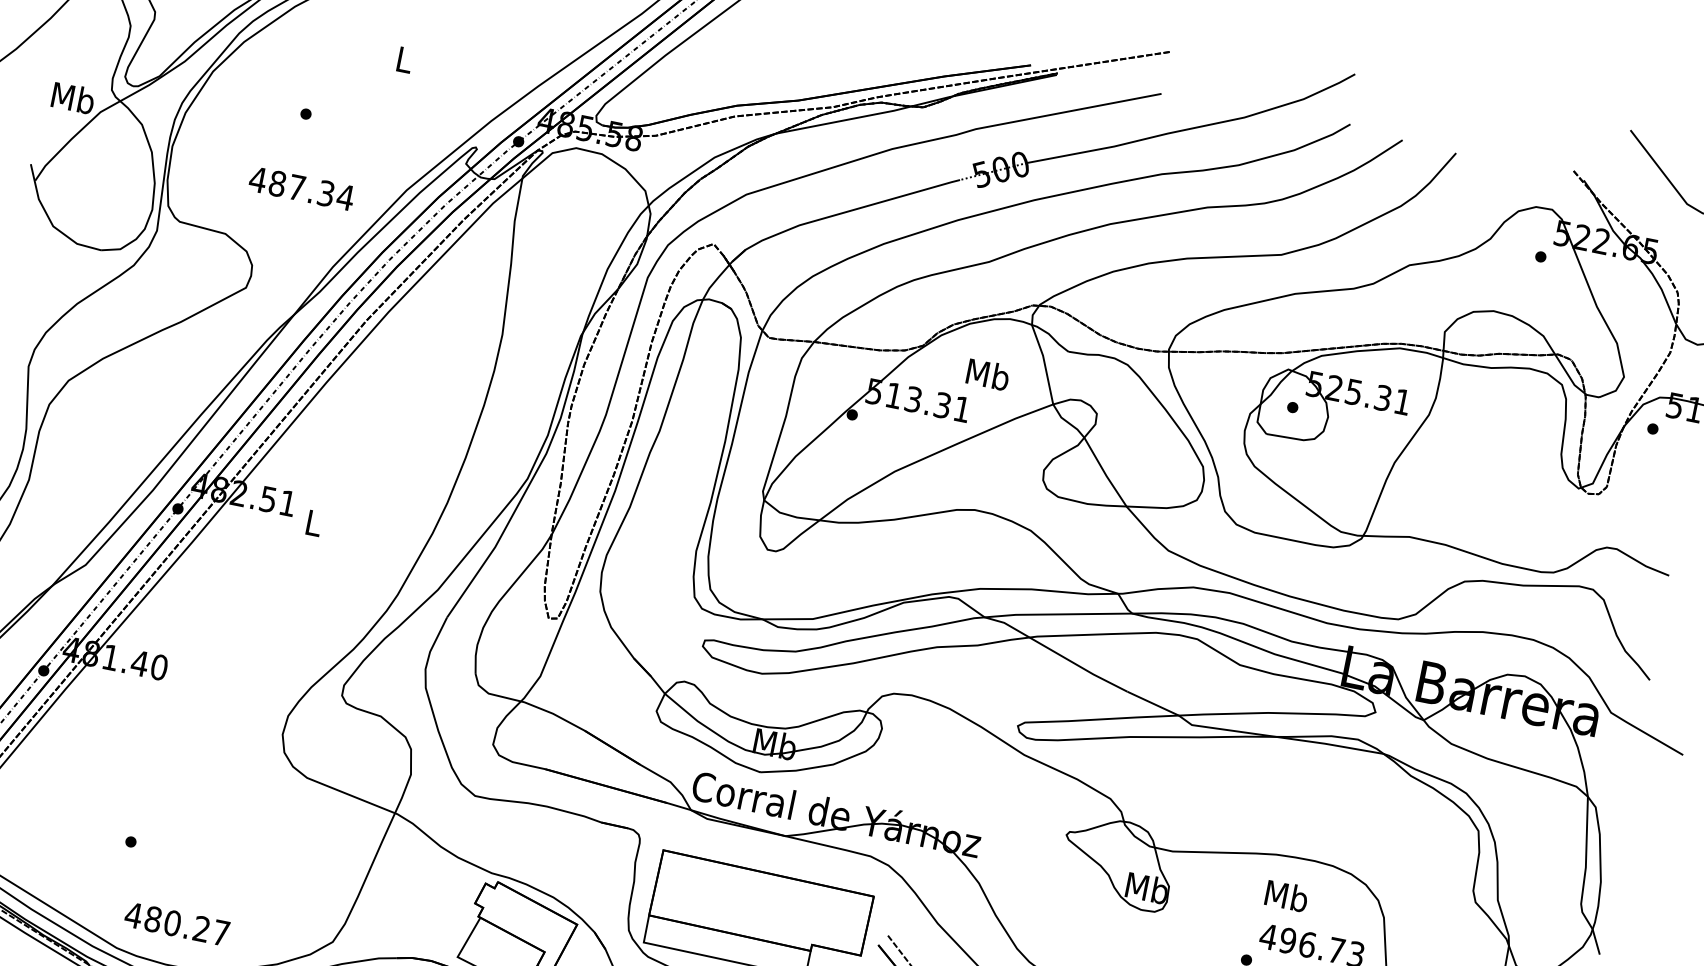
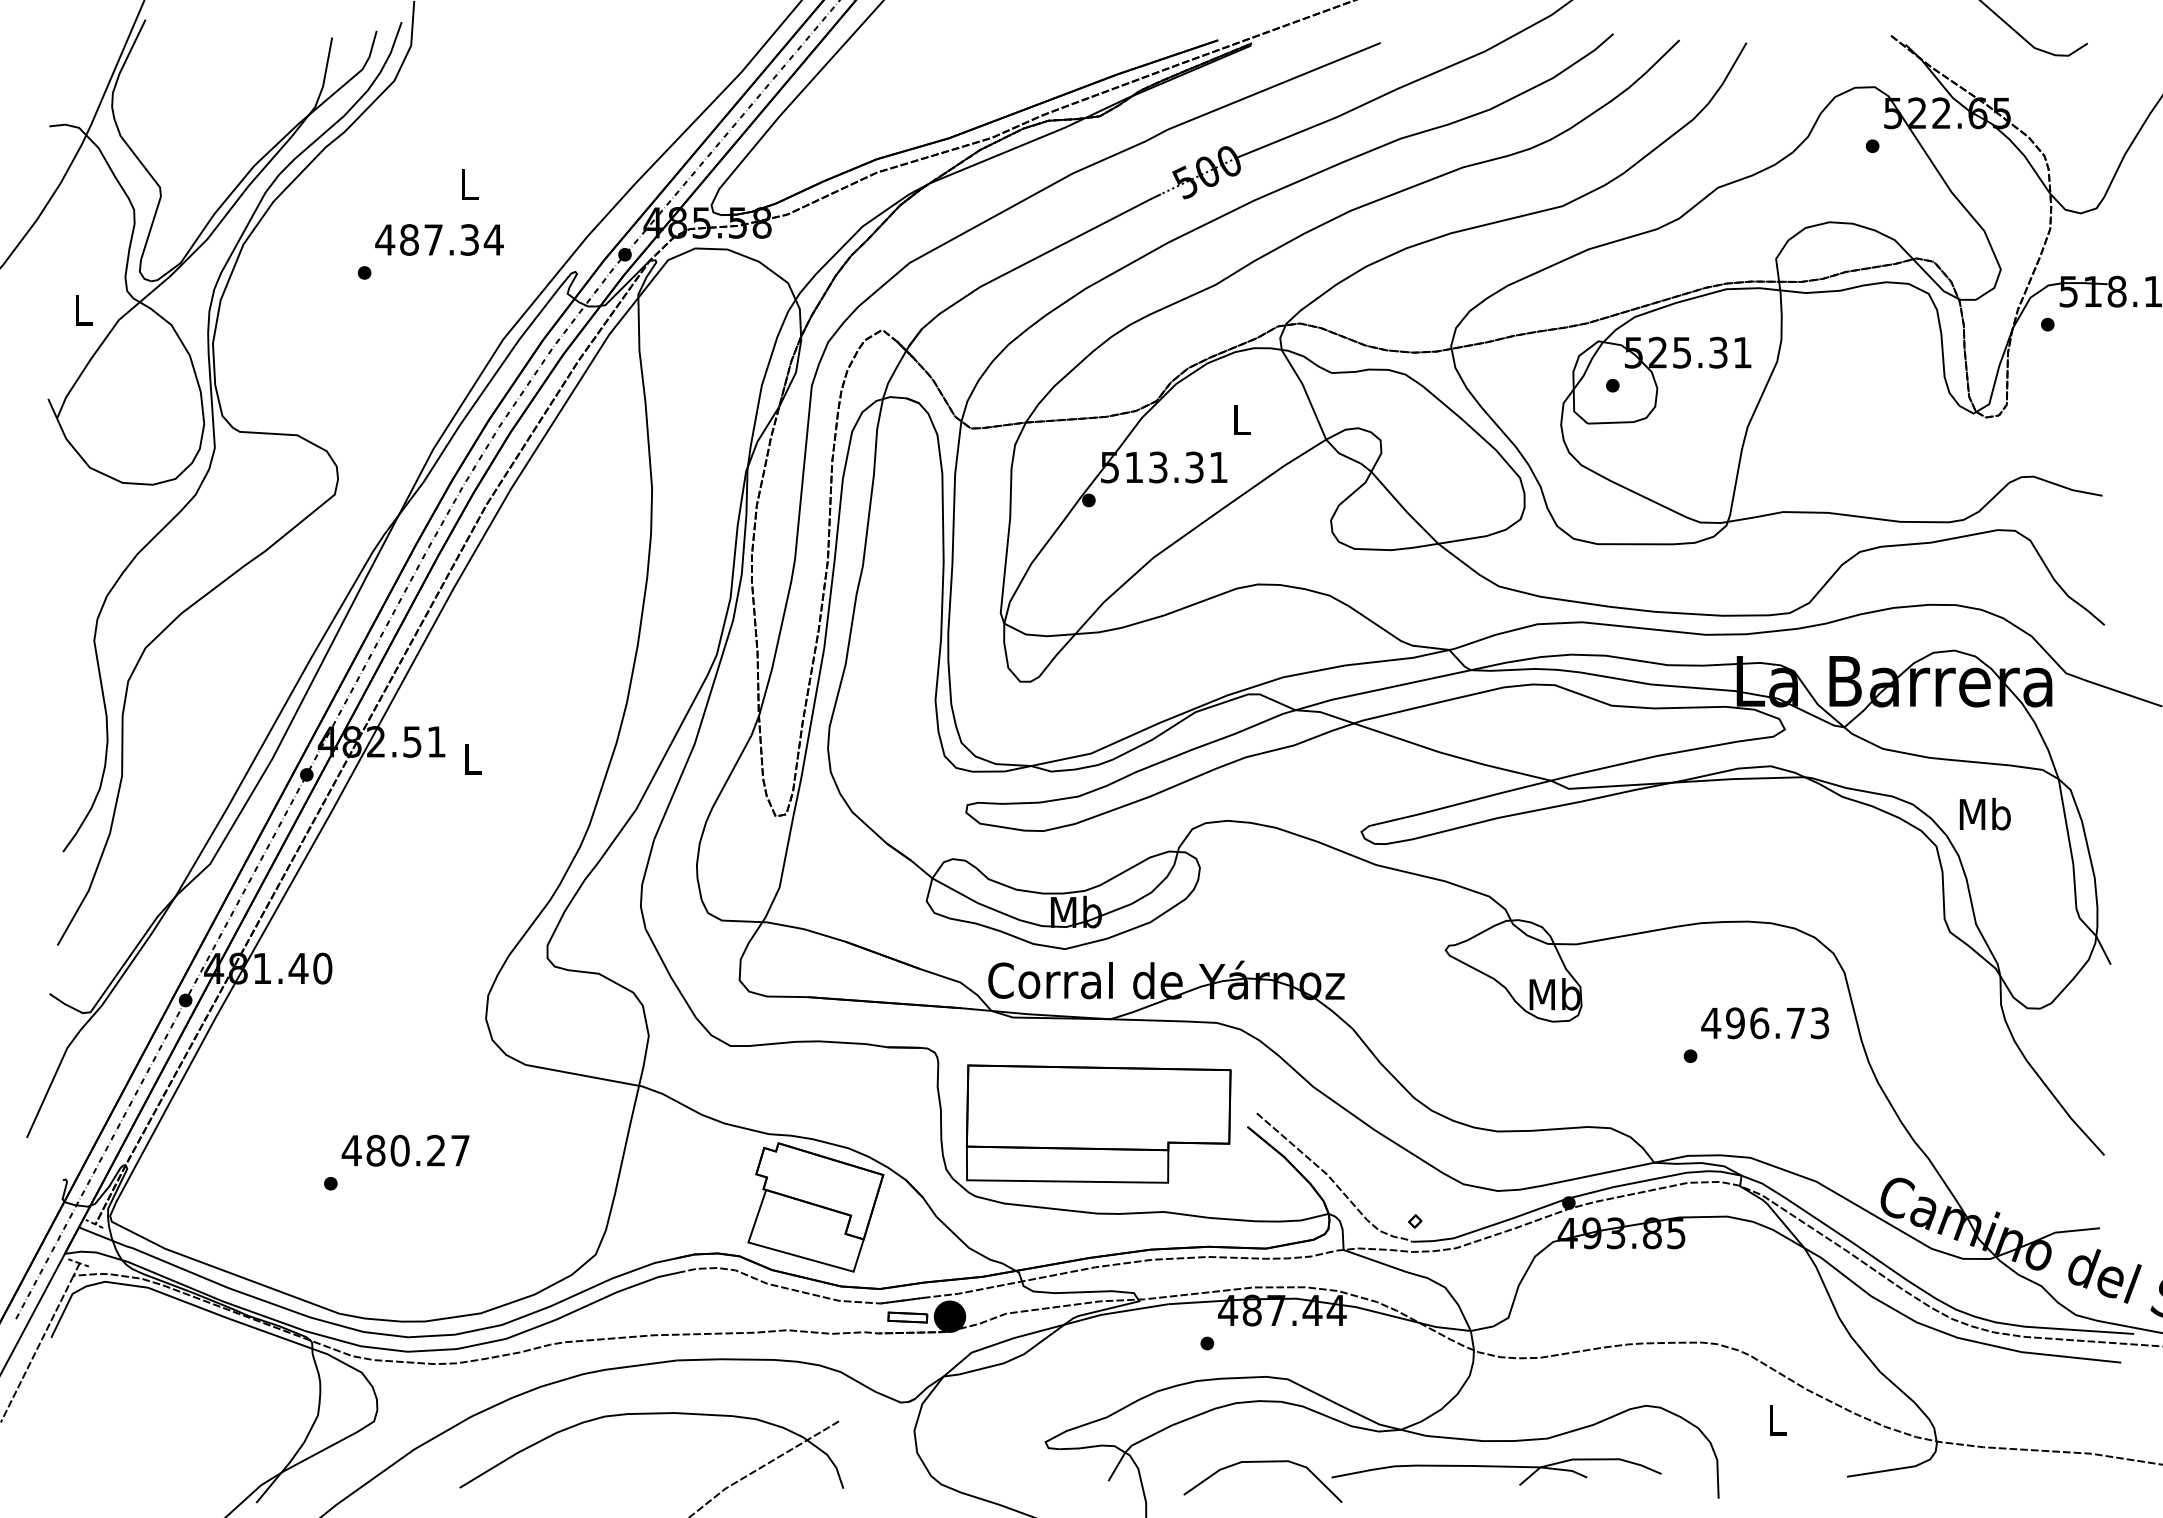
text: (72, 97) -> (82, 309), Mb -> L
text: (301, 188) -> (439, 239), moved
text: (988, 374) -> (1241, 419), Mb -> L
text: (1286, 895) -> (1984, 813), moved
text: (176, 923) -> (405, 1150), moved

